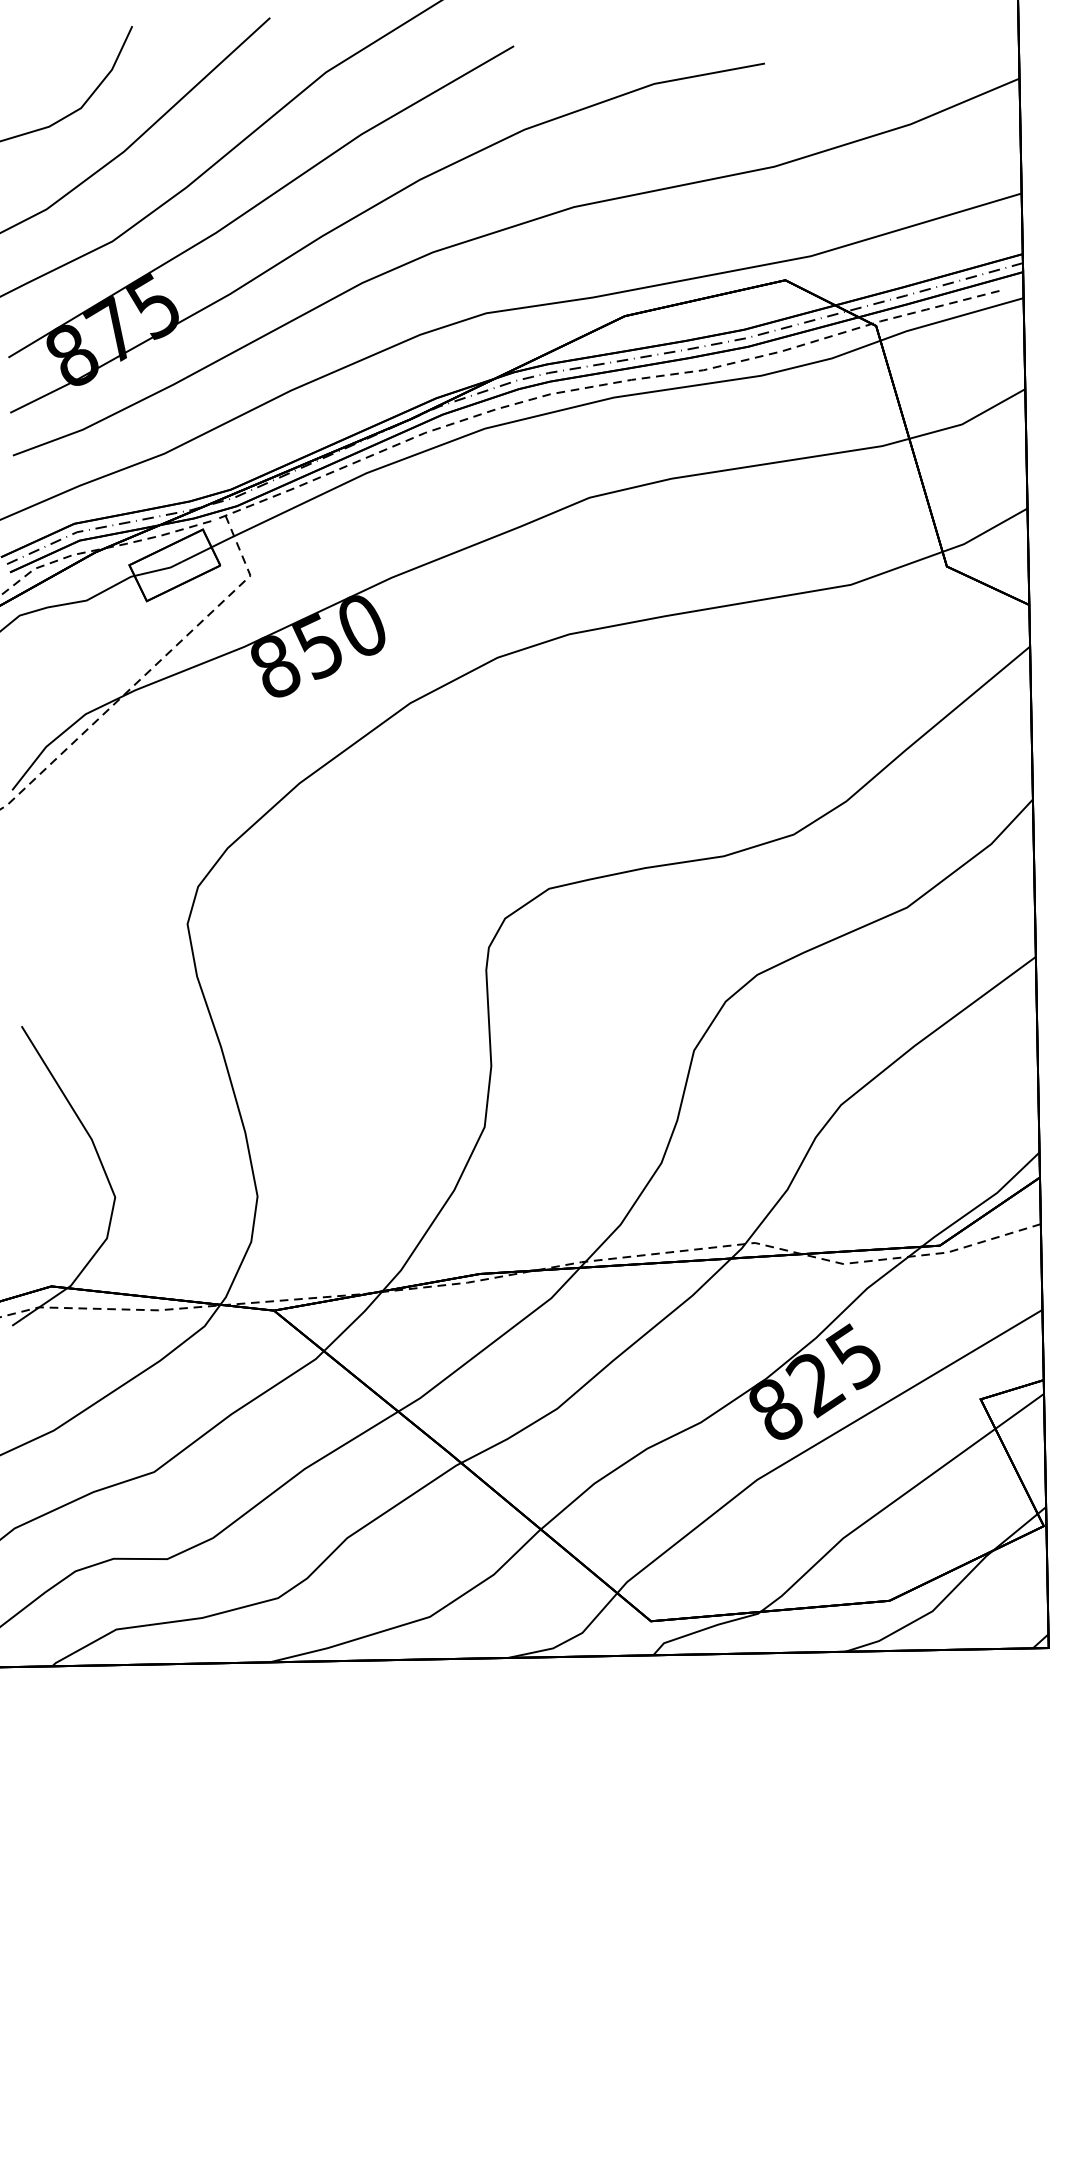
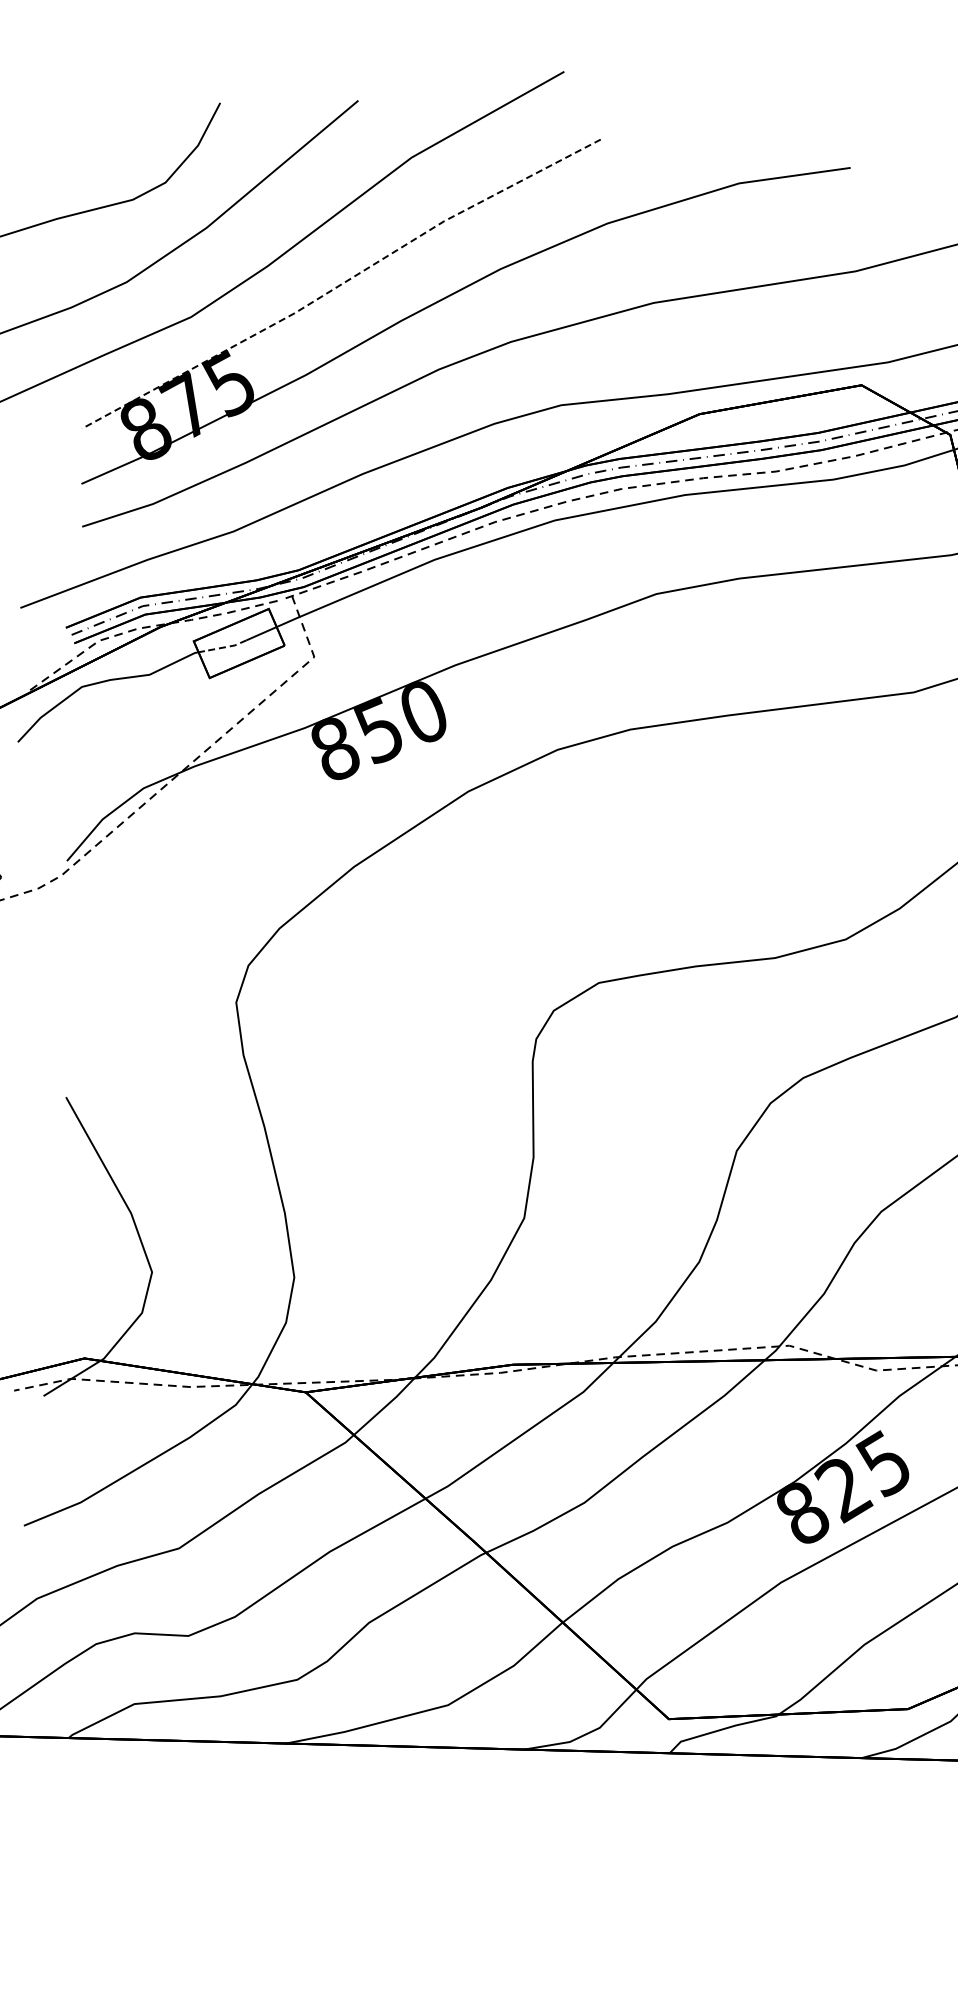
line: (261, 202) -> (341, 284), solid -> dashed
line: (161, 569) -> (225, 647), solid -> dashed

